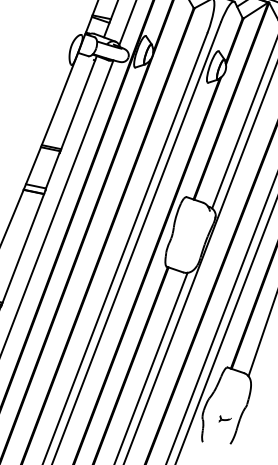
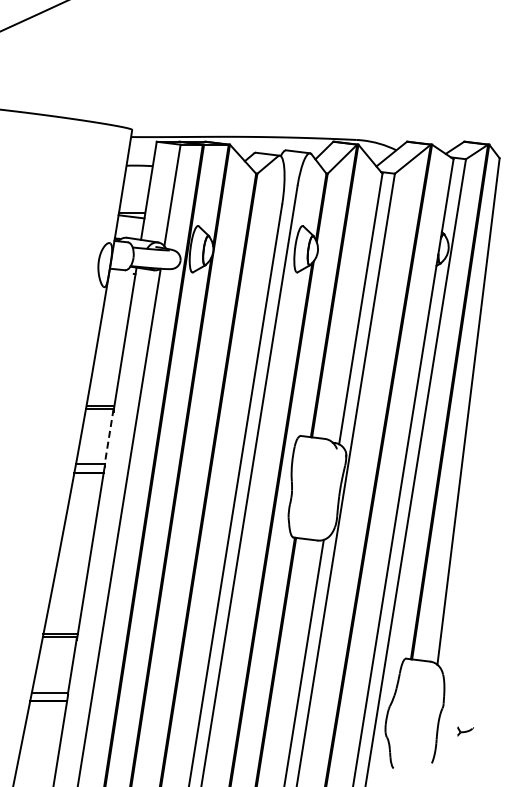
line: (53, 170) -> (109, 437), solid -> dashed
part: (224, 419) -> (465, 731), moved

